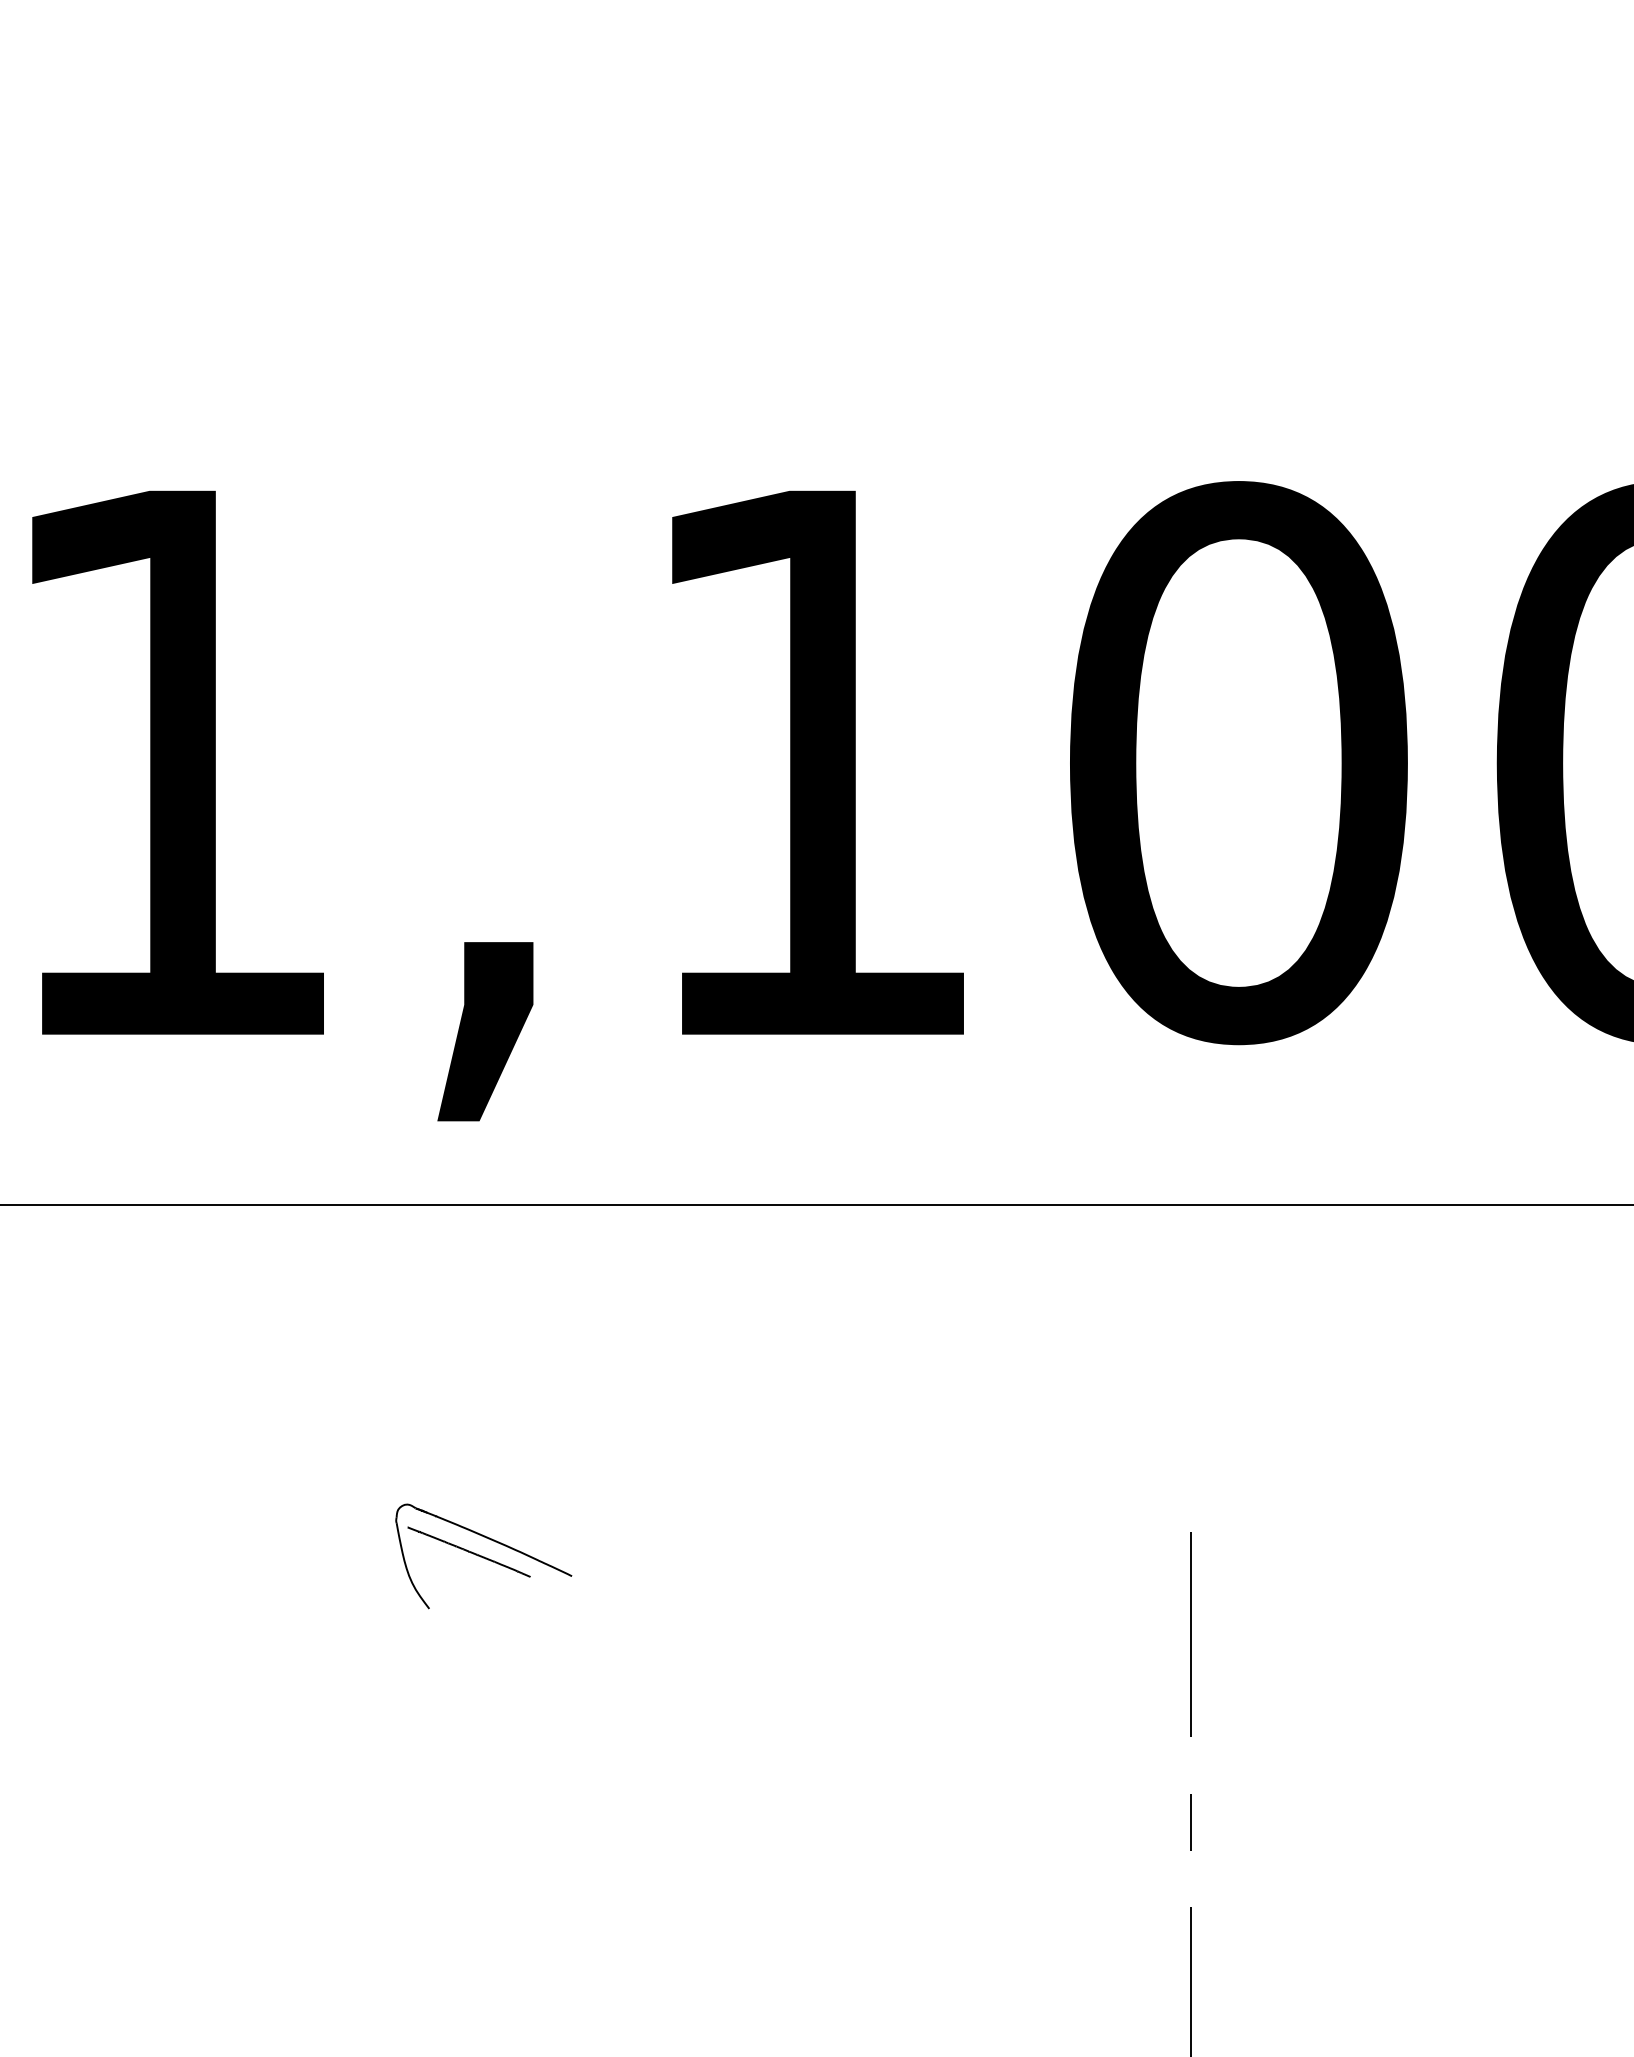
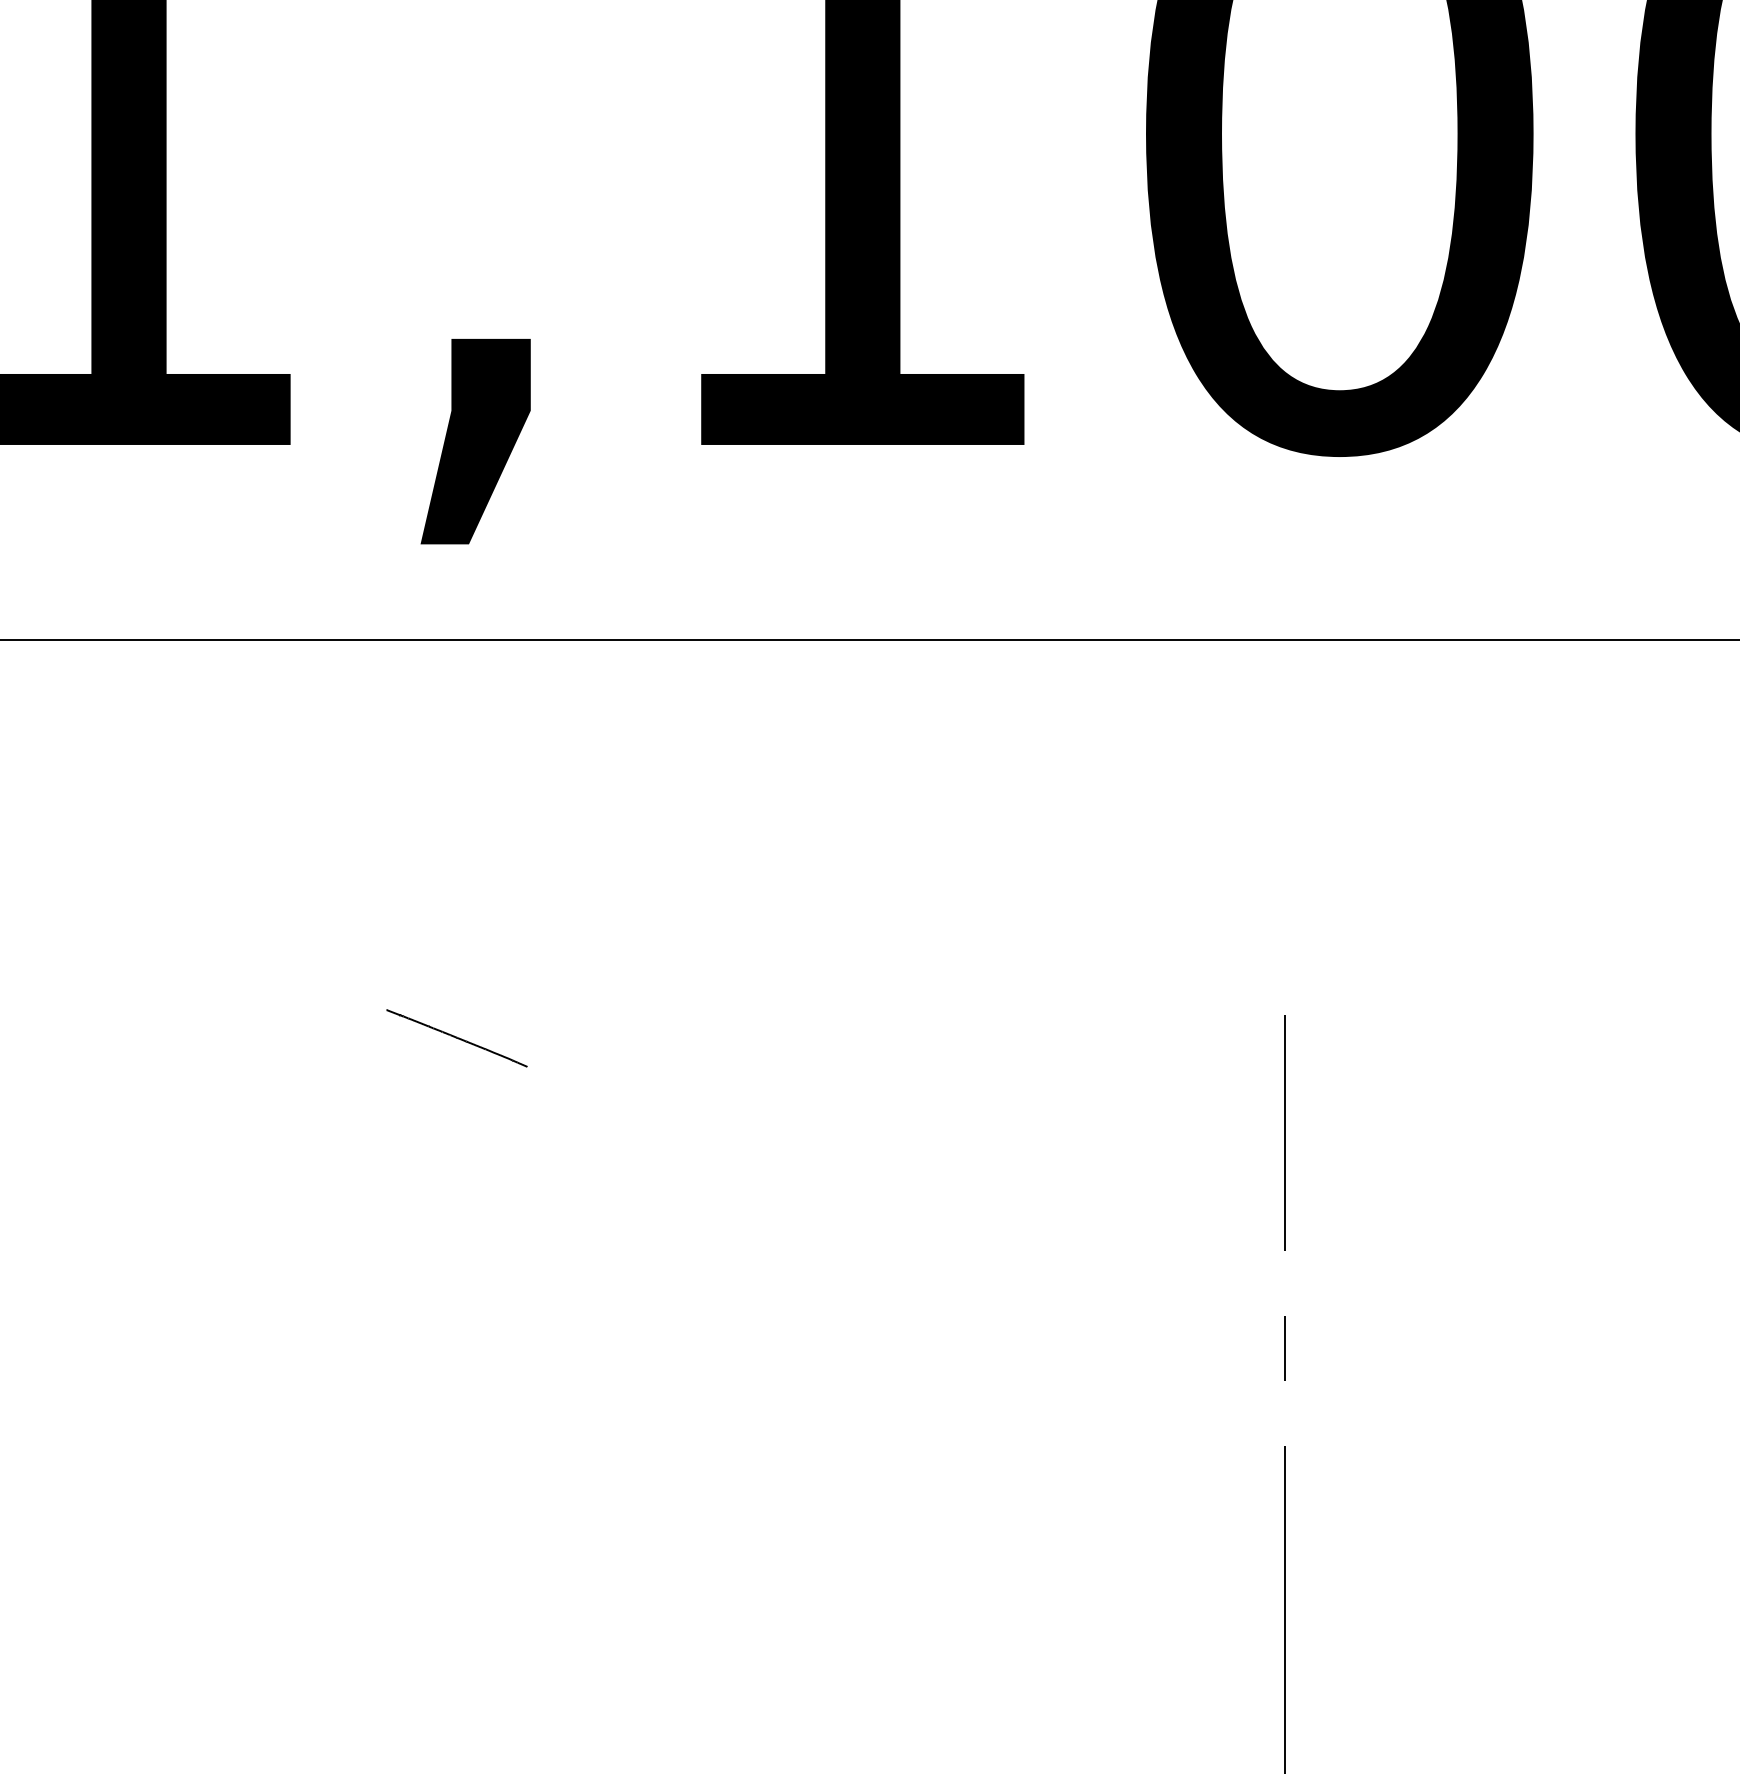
part: (488, 1539) -> (479, 1023), removed

